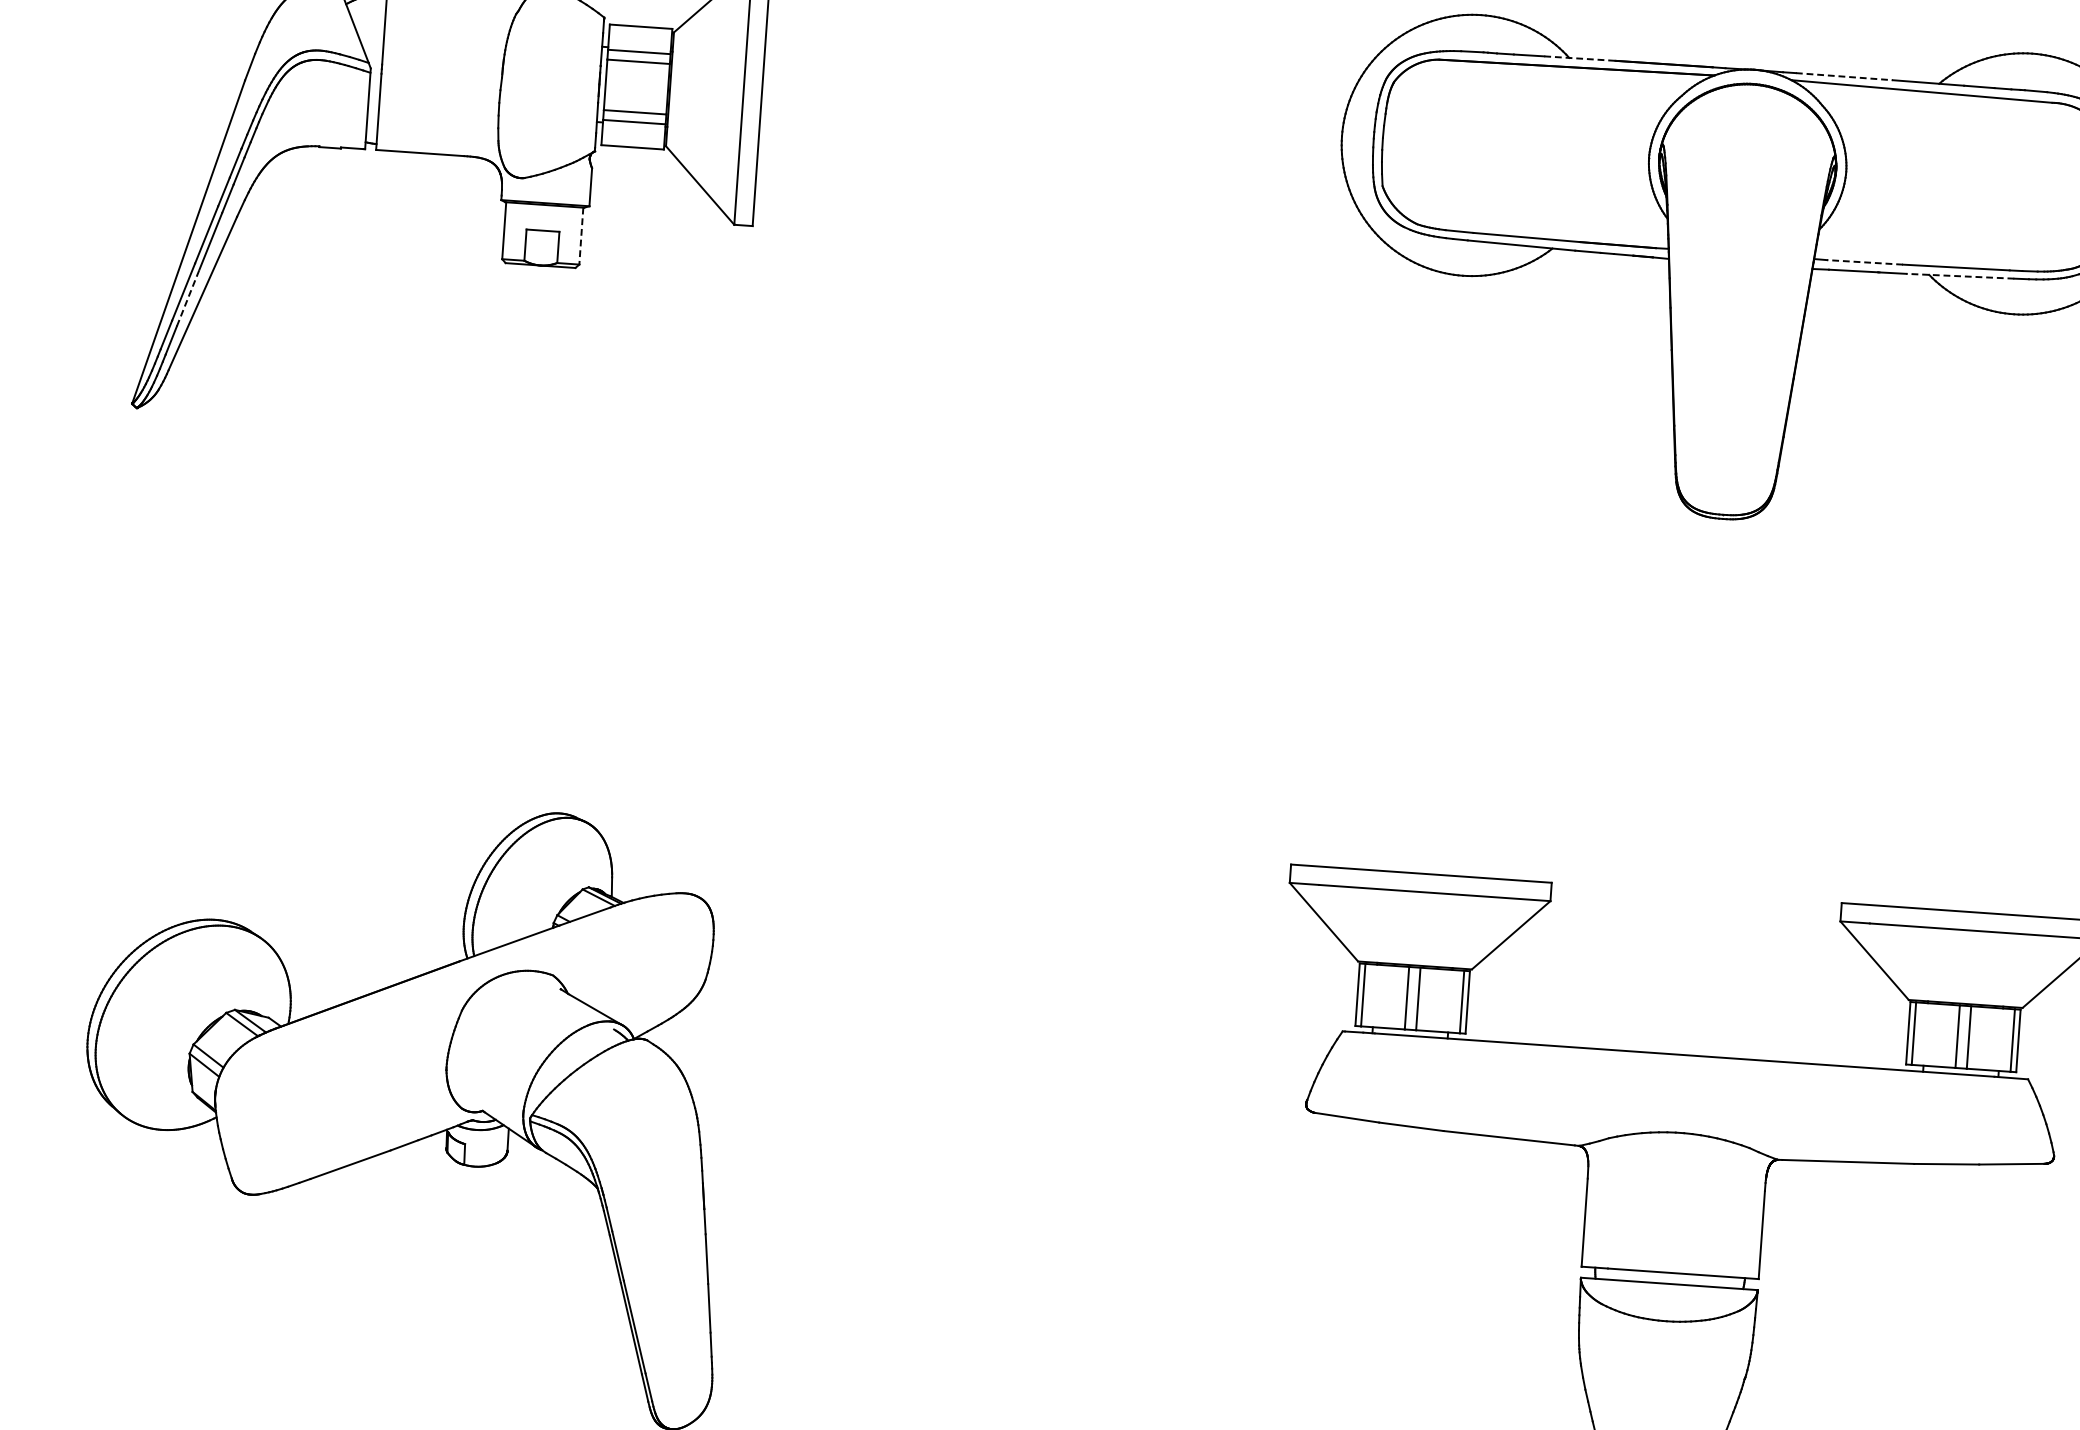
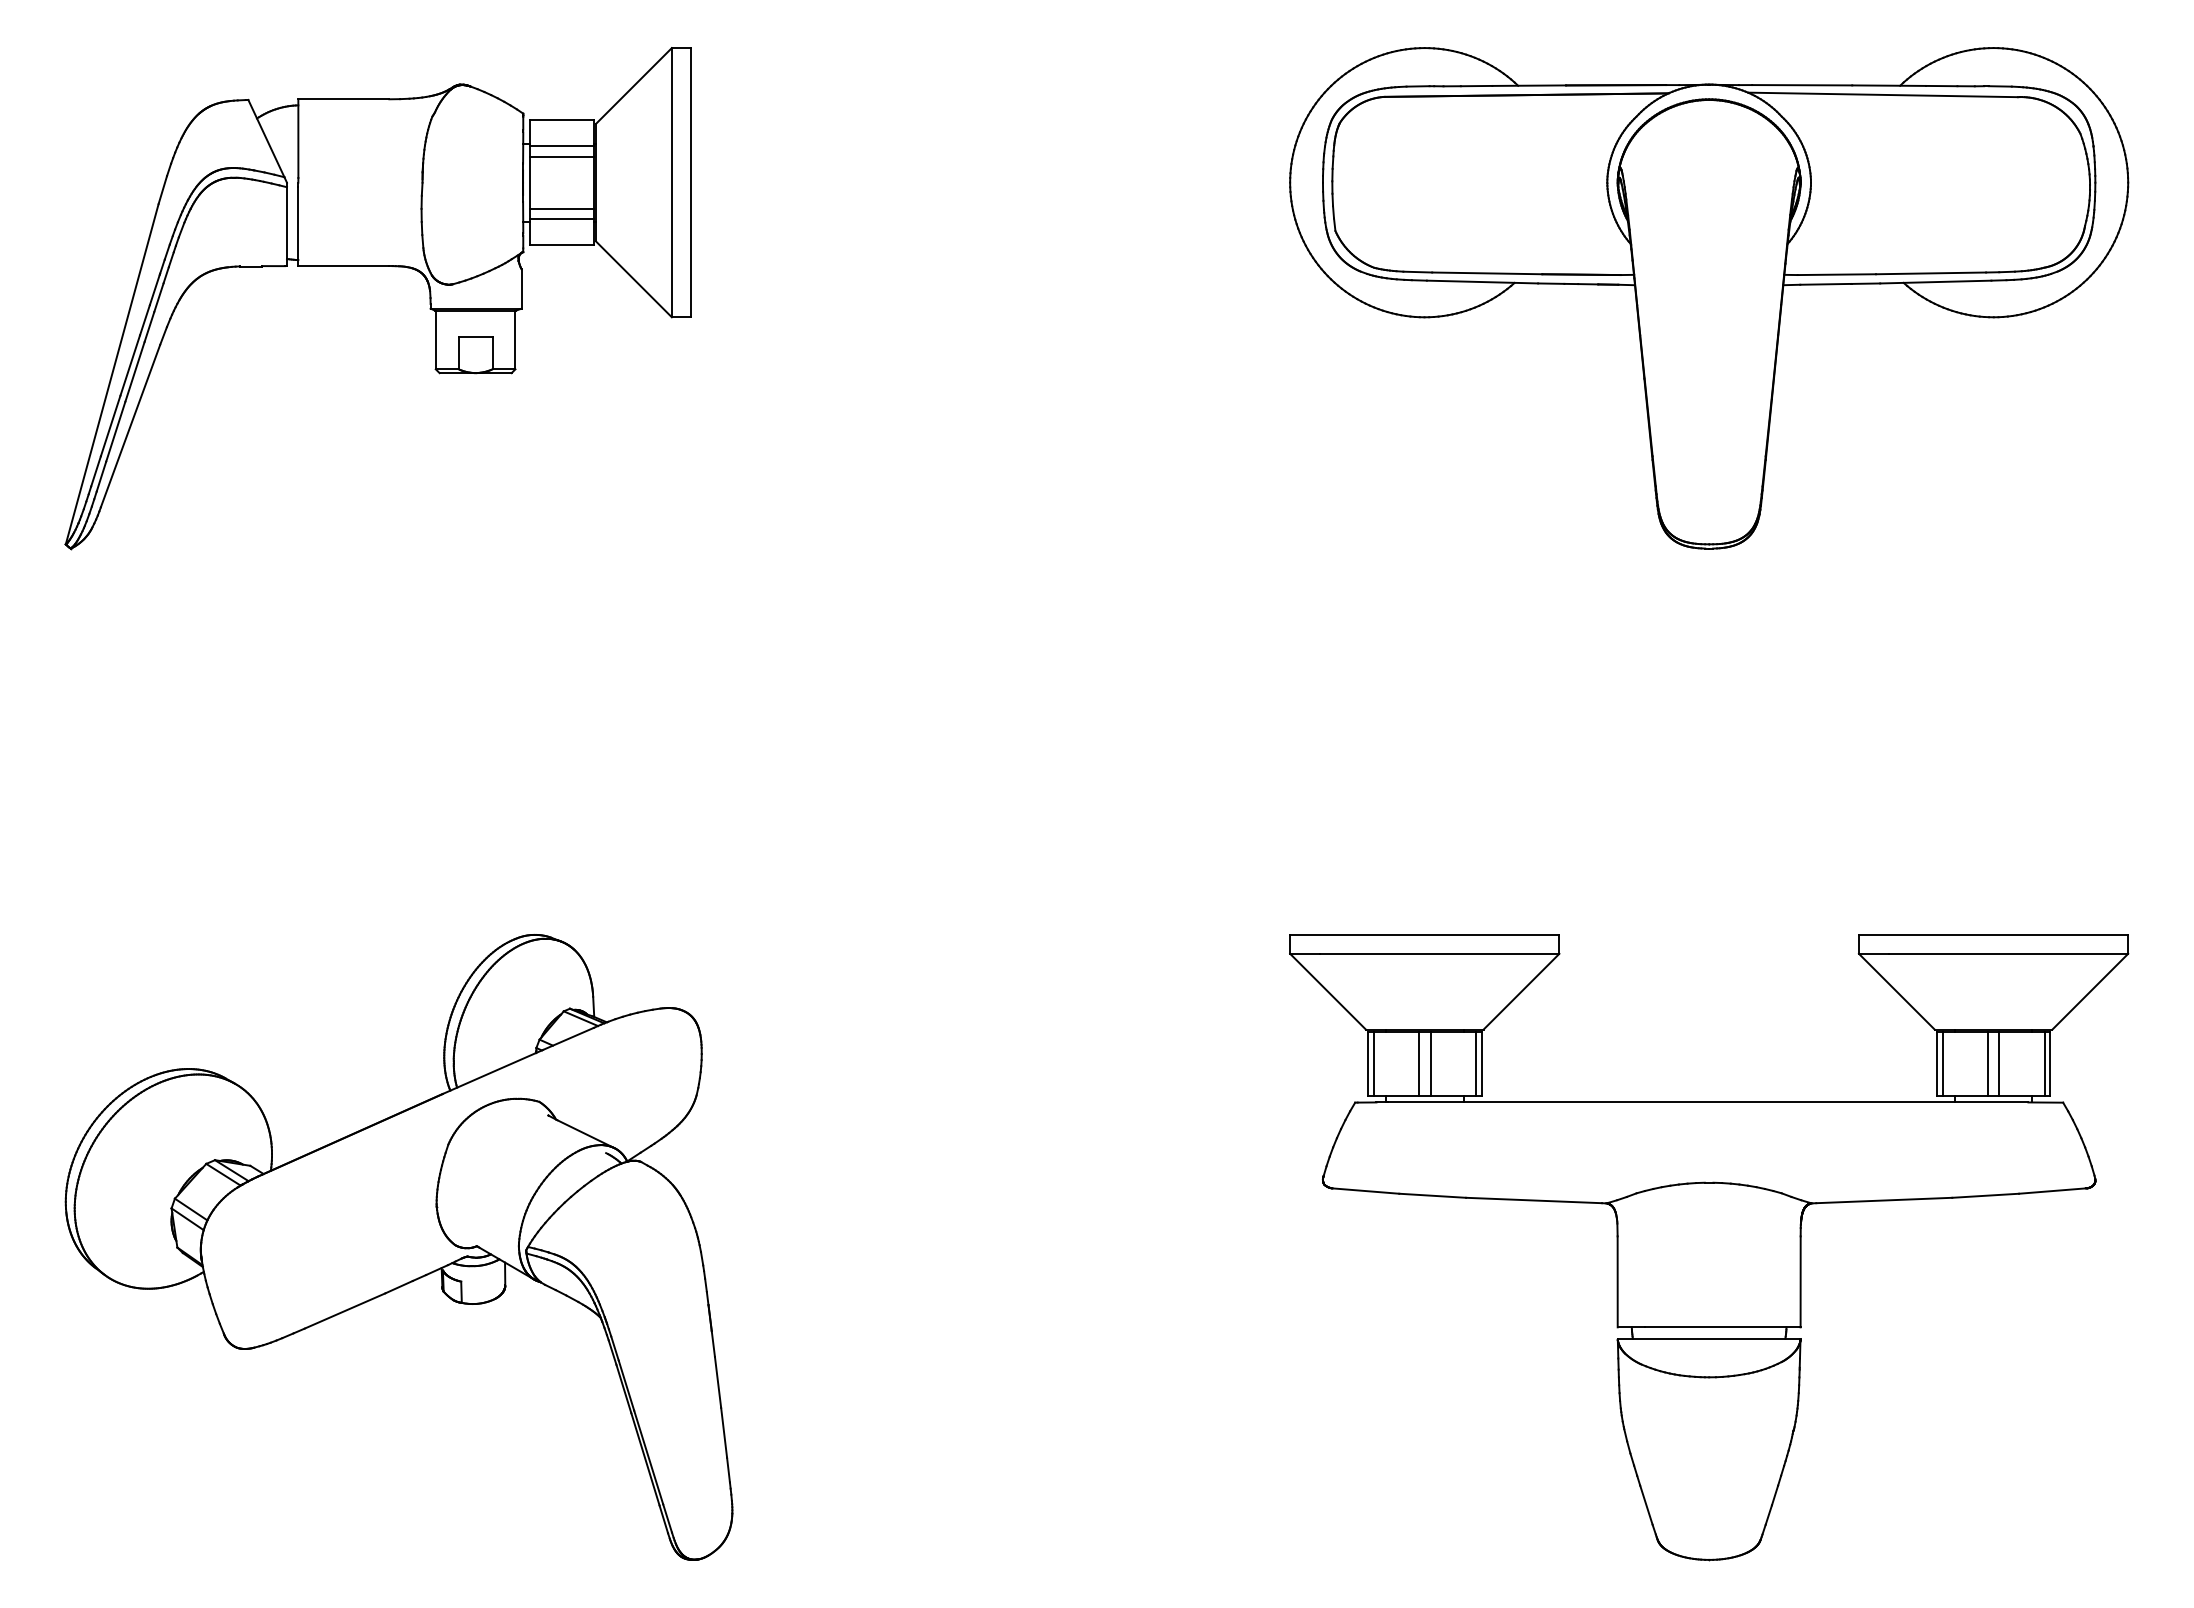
line: (1580, 58) -> (1529, 85), dashed -> solid
line: (1844, 76) -> (1802, 85), dashed -> solid
line: (581, 236) -> (515, 340), dashed -> solid
line: (1864, 262) -> (1836, 274), dashed -> solid
line: (1960, 276) -> (1935, 282), dashed -> solid
line: (187, 297) -> (115, 431), dashed -> solid

